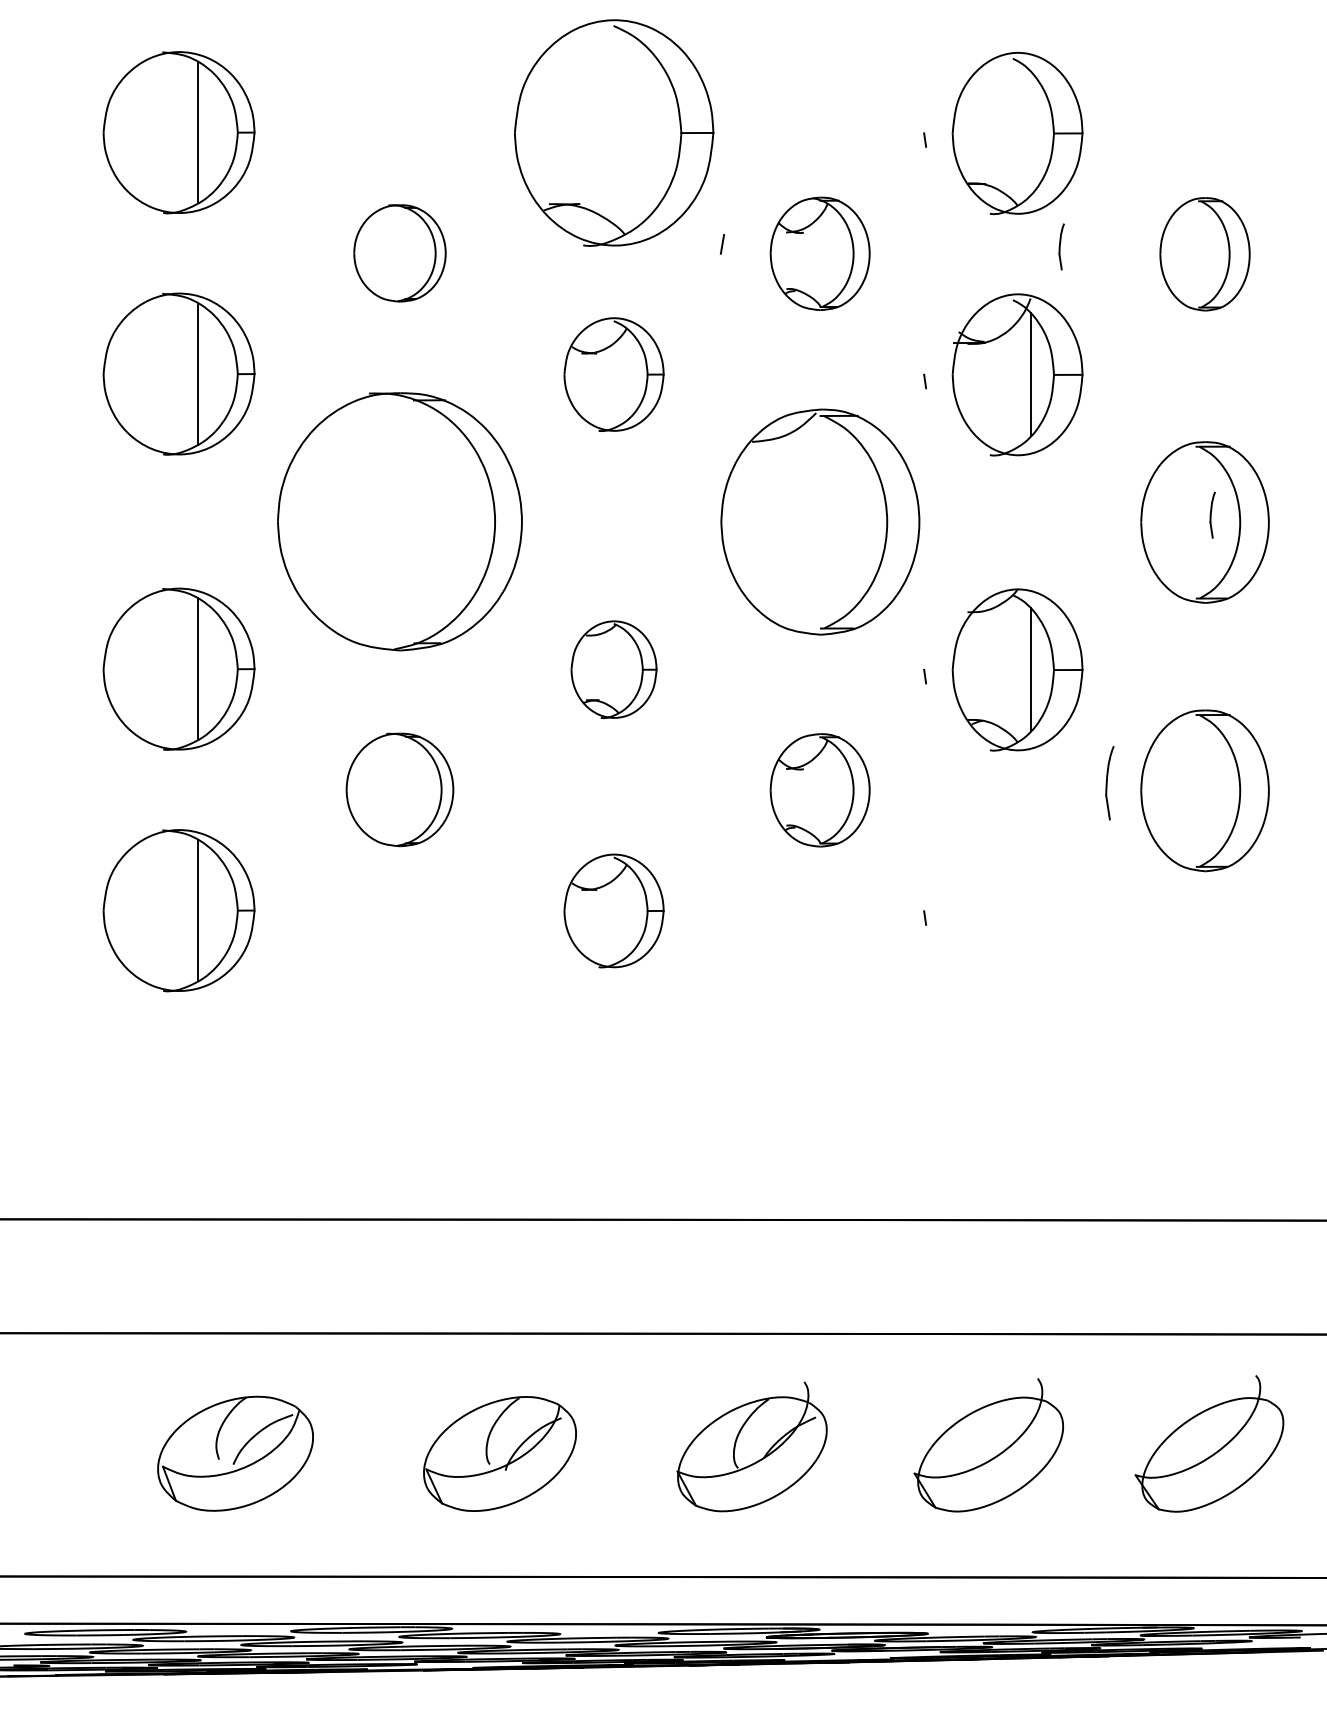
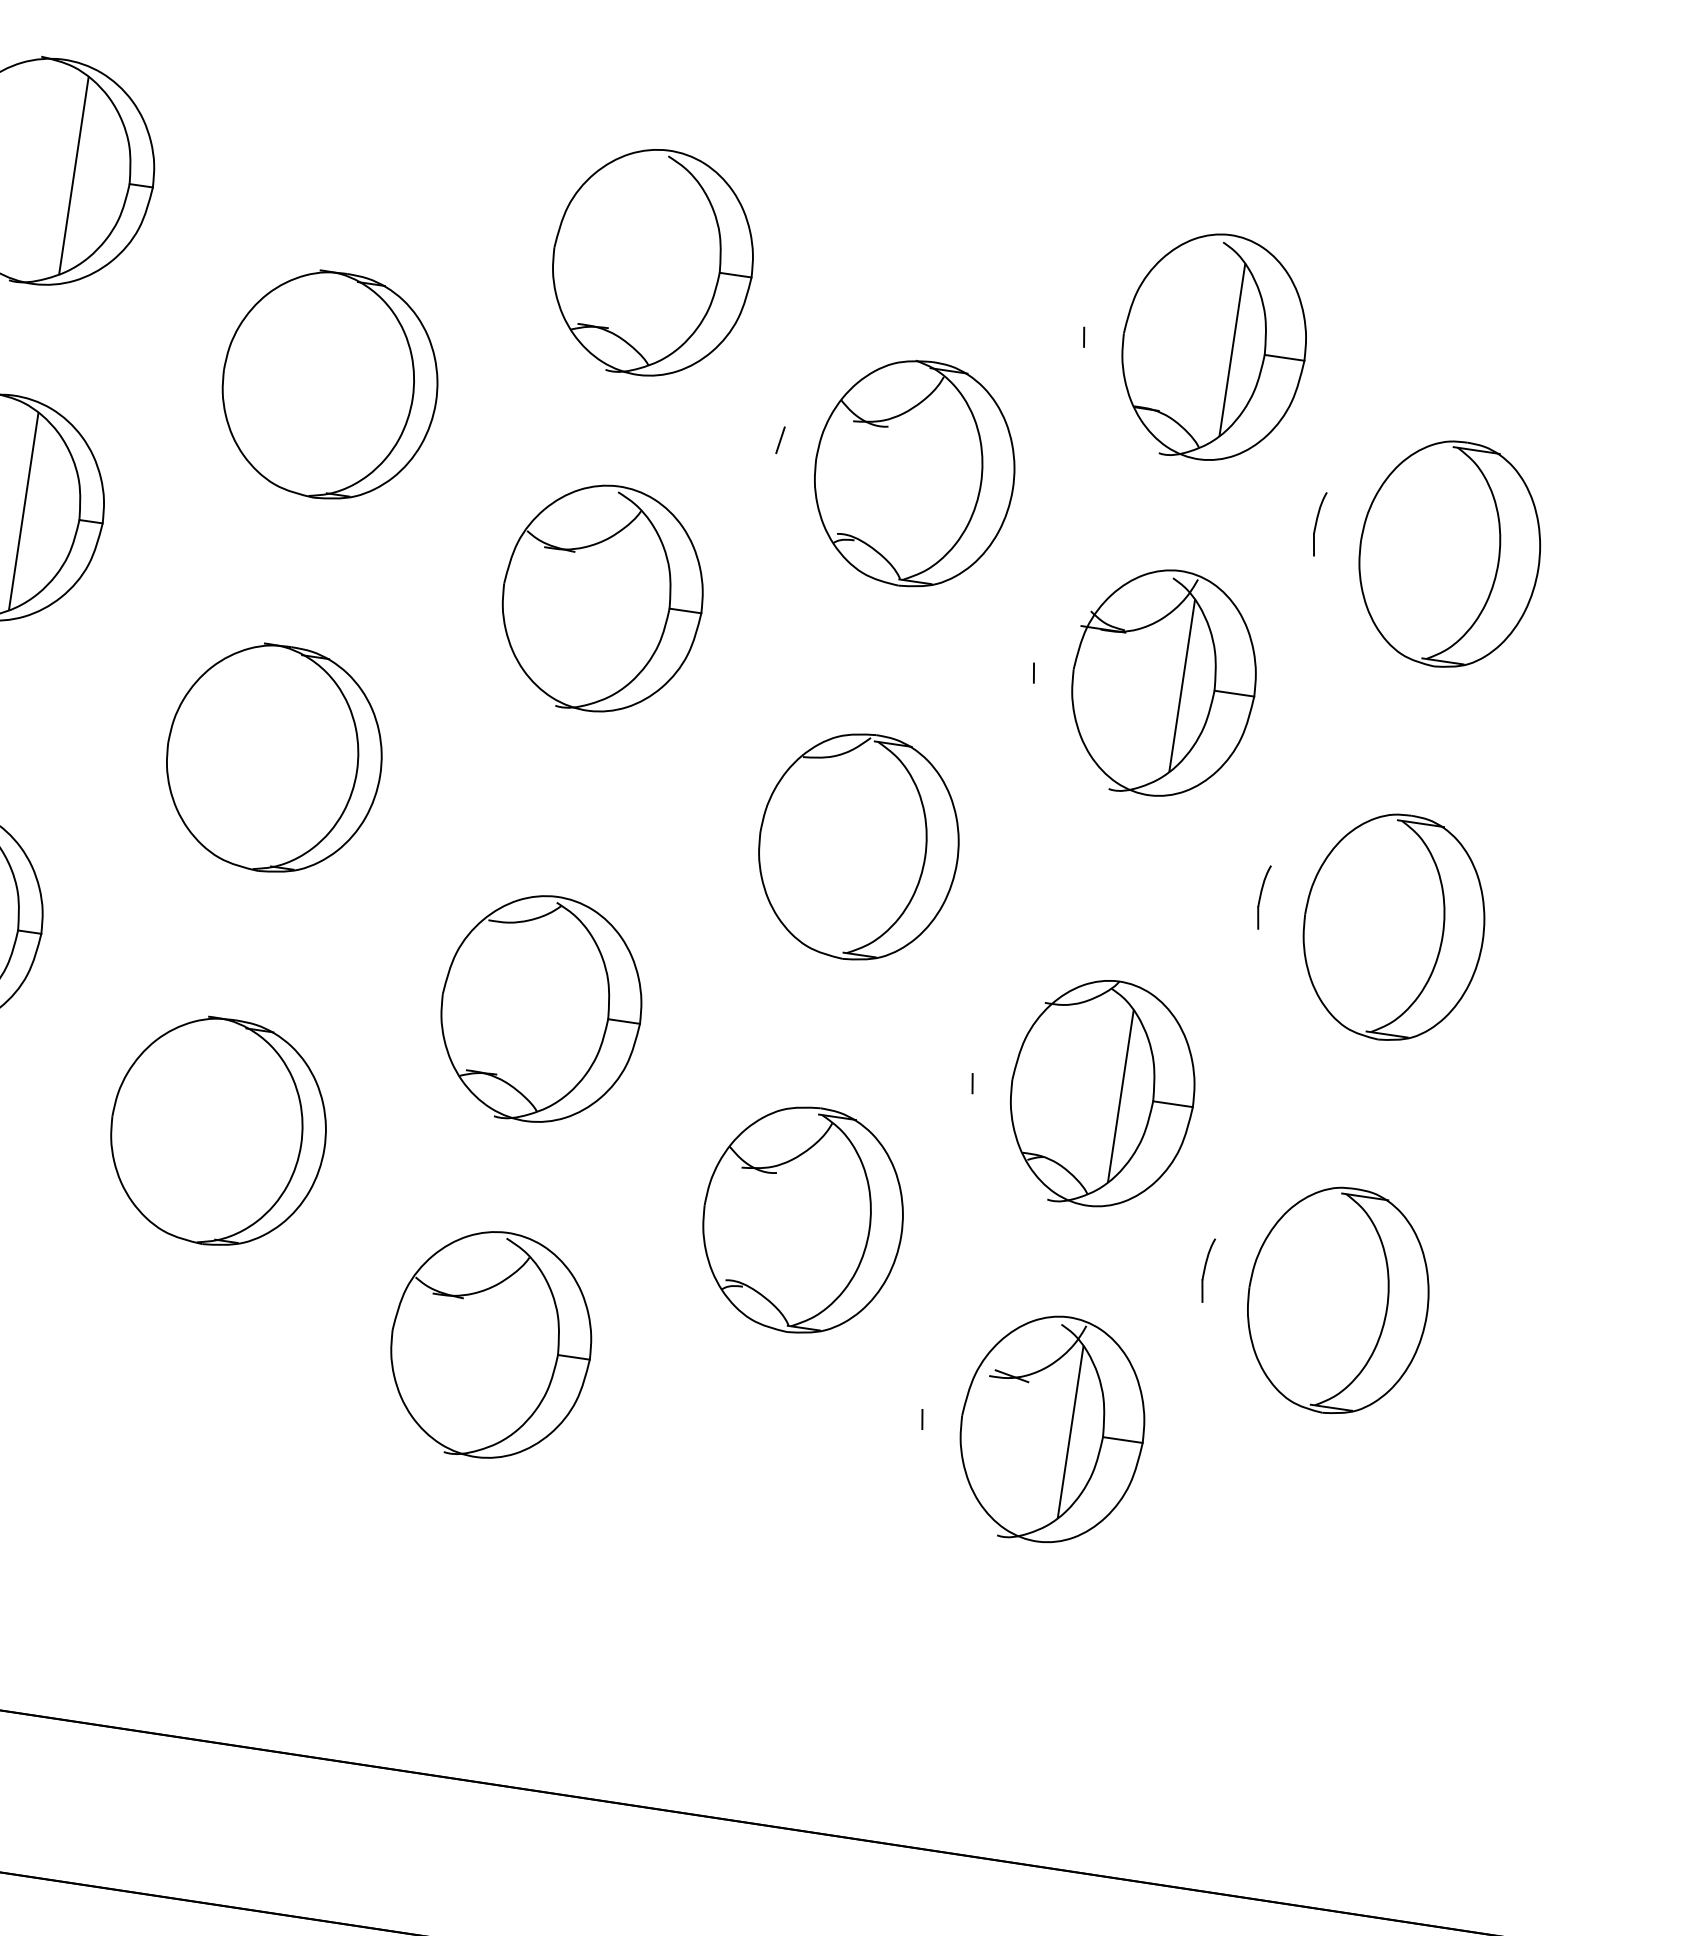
part: (613, 132) -> (652, 261), size x0.71
line: (1030, 132) -> (1232, 348), added
part: (1061, 246) -> (1318, 523), moved
part: (399, 253) -> (329, 385), size x1.67
part: (819, 253) -> (913, 473), size x1.43
part: (1204, 254) -> (1448, 554), size x1.43
part: (613, 374) -> (601, 598), size x1.43
part: (1212, 514) -> (1262, 896), moved
part: (399, 521) -> (273, 758), size x0.62
part: (819, 521) -> (857, 845), size x0.71
part: (613, 669) -> (540, 1008), size x1.67
part: (1109, 783) -> (1206, 1270), size x0.62
part: (399, 789) -> (217, 1131), size x1.43
part: (819, 790) -> (801, 1220), size x1.43
part: (613, 910) -> (490, 1344), size x1.43
part: (1017, 910) -> (1052, 1428), added

